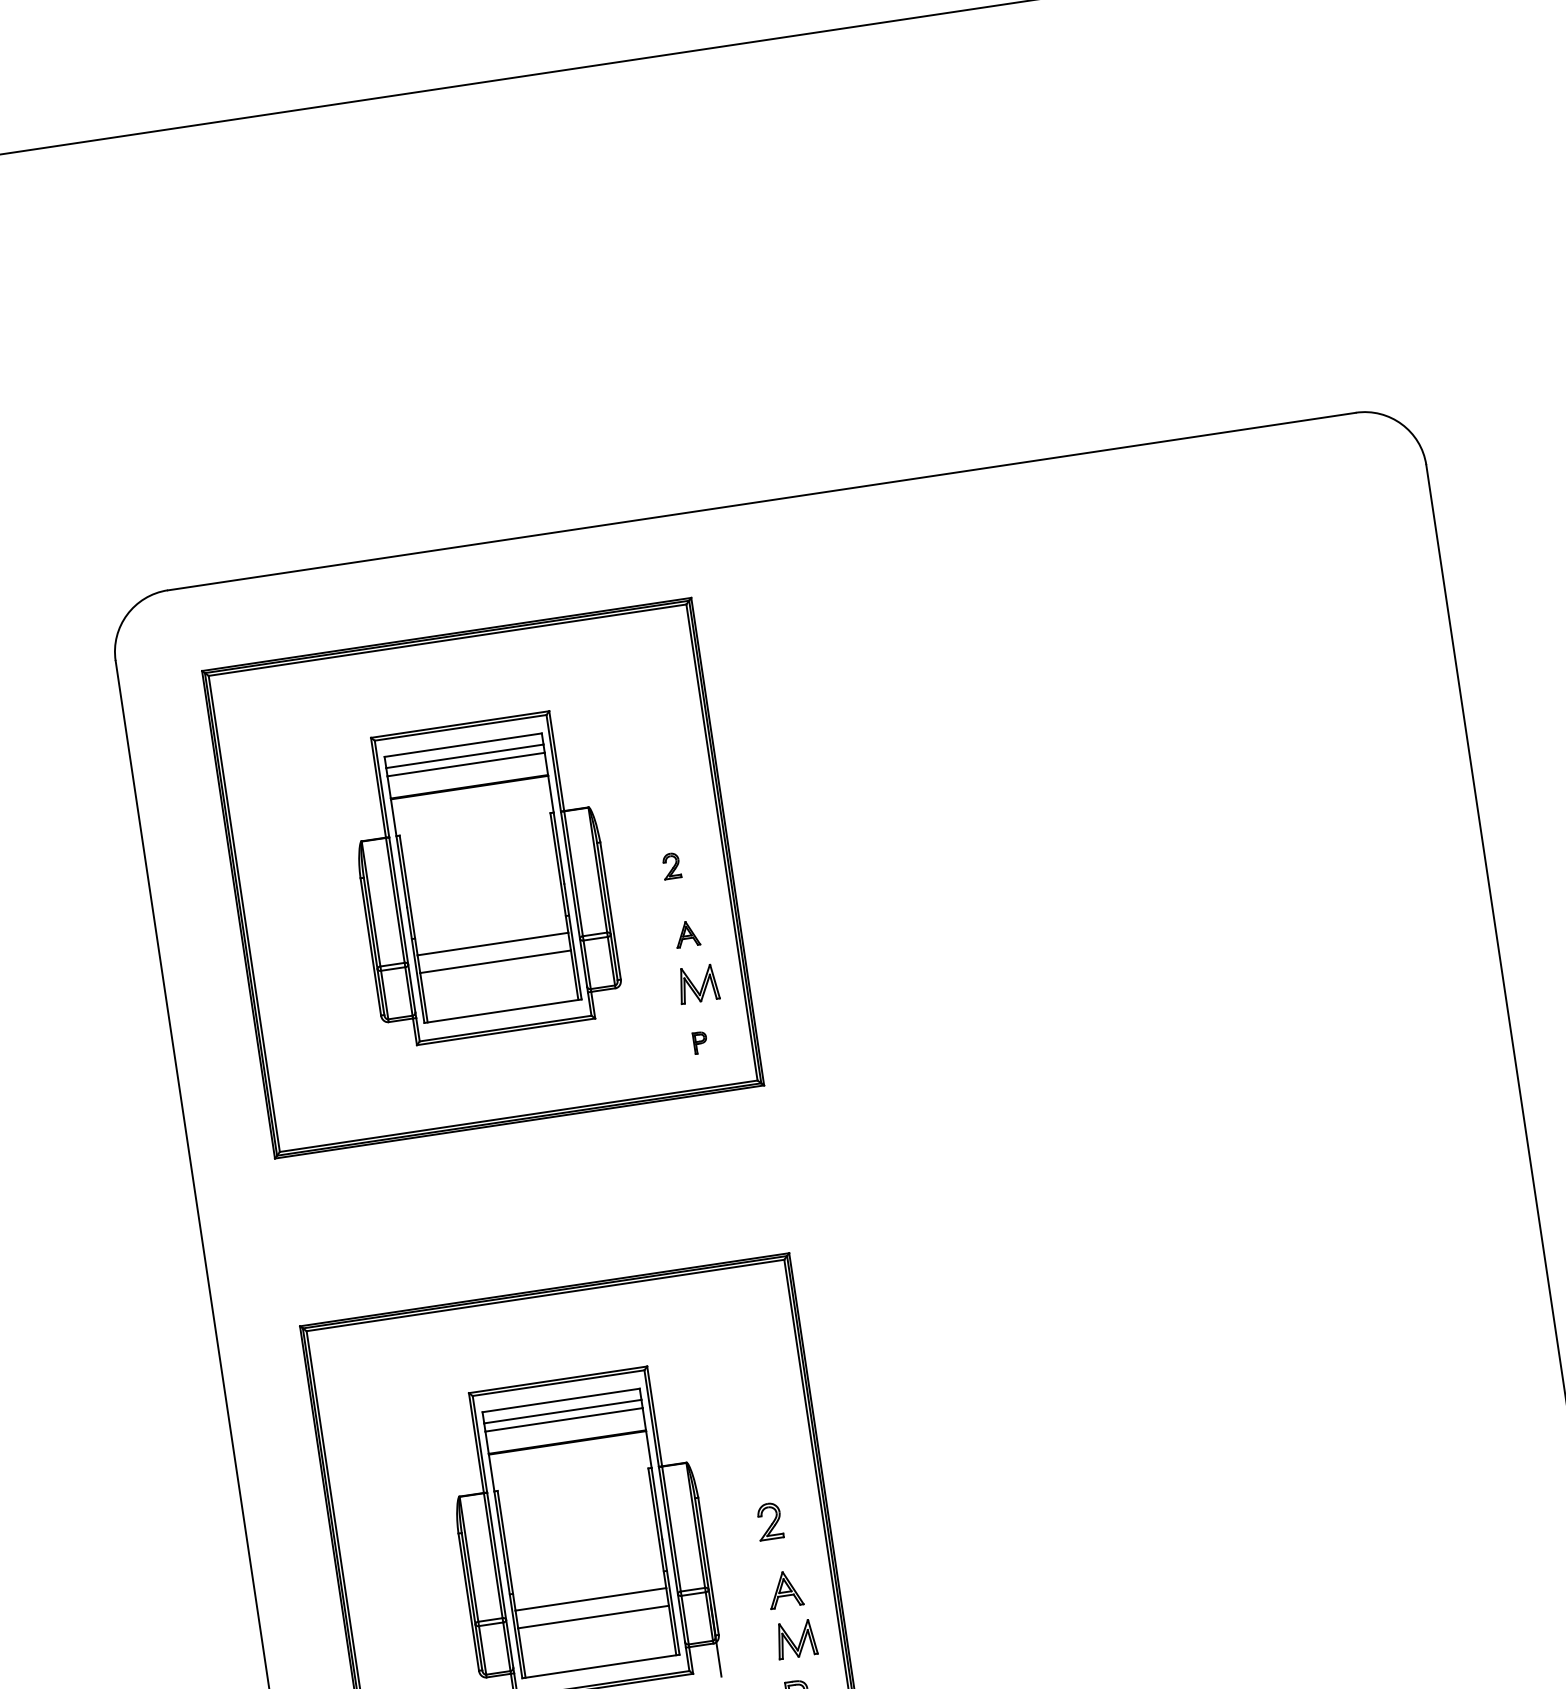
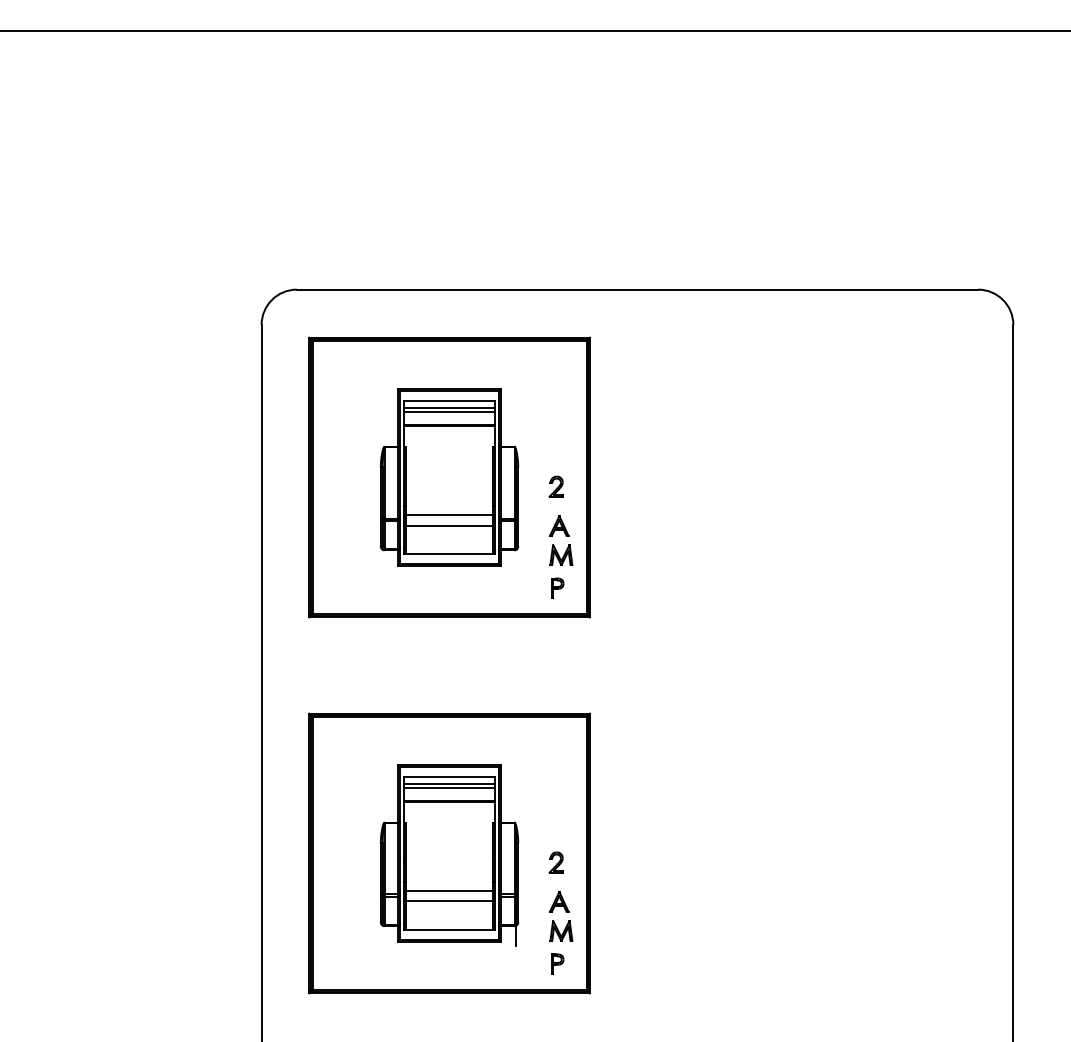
part: (670, 866) -> (555, 486), size x1.43
part: (687, 933) -> (559, 525), size x1.43
part: (699, 1041) -> (557, 587), size x1.67

